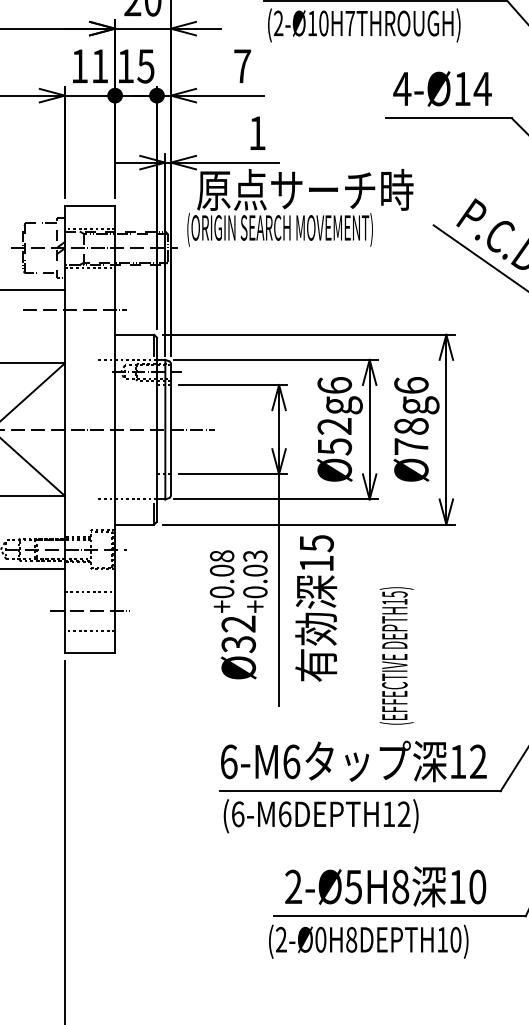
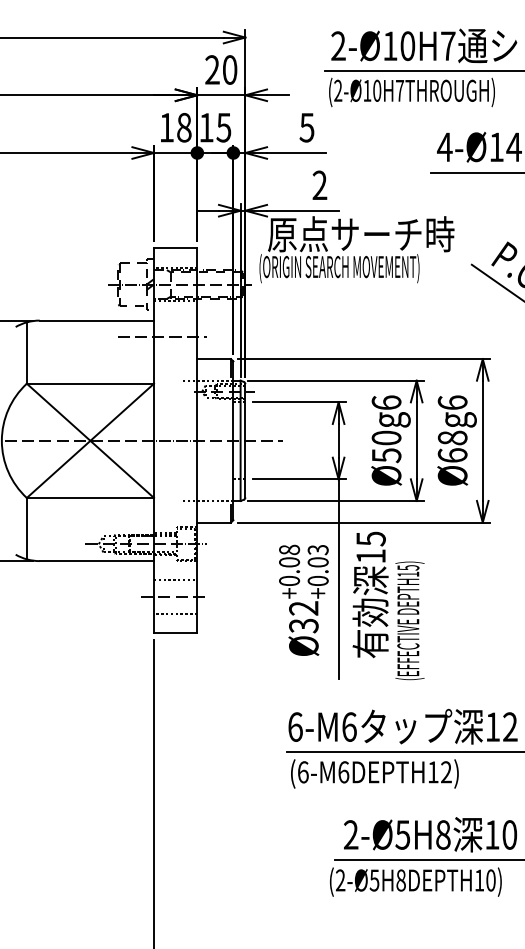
text: (100, 66) -> (184, 127), 11 -> 18
text: (241, 66) -> (306, 127), 7 -> 5
text: (256, 132) -> (319, 184), 1 -> 2
text: (334, 425) -> (386, 437), Ø52g6 -> Ø50g6
text: (411, 446) -> (452, 455), Ø78g6 -> Ø68g6
text: (396, 655) -> (409, 620), moved
text: (320, 939) -> (374, 880), (2-Ø0H8DEPTH10) -> (2-Ø5H8DEPTH10)

